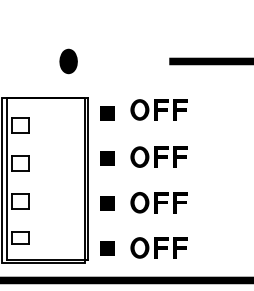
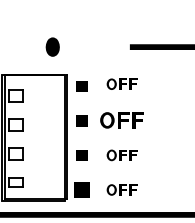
part: (158, 109) -> (121, 83), size x0.7
part: (158, 202) -> (121, 155), size x0.7
part: (158, 247) -> (121, 189), size x0.7
part: (107, 248) -> (82, 190), size x1.4

